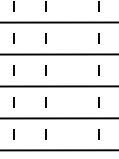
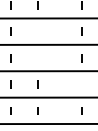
line: (45, 38) -> (37, 31), removed
line: (45, 71) -> (37, 58), removed
line: (98, 102) -> (81, 84), removed

